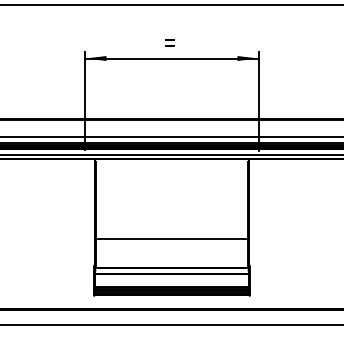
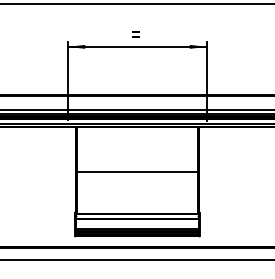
line: (171, 238) -> (137, 171), moved

